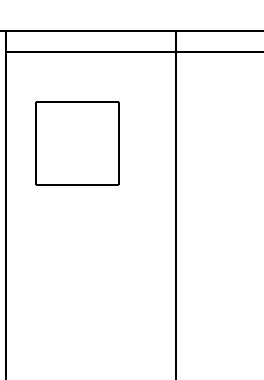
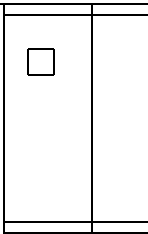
part: (76, 143) -> (40, 62), size x0.6

